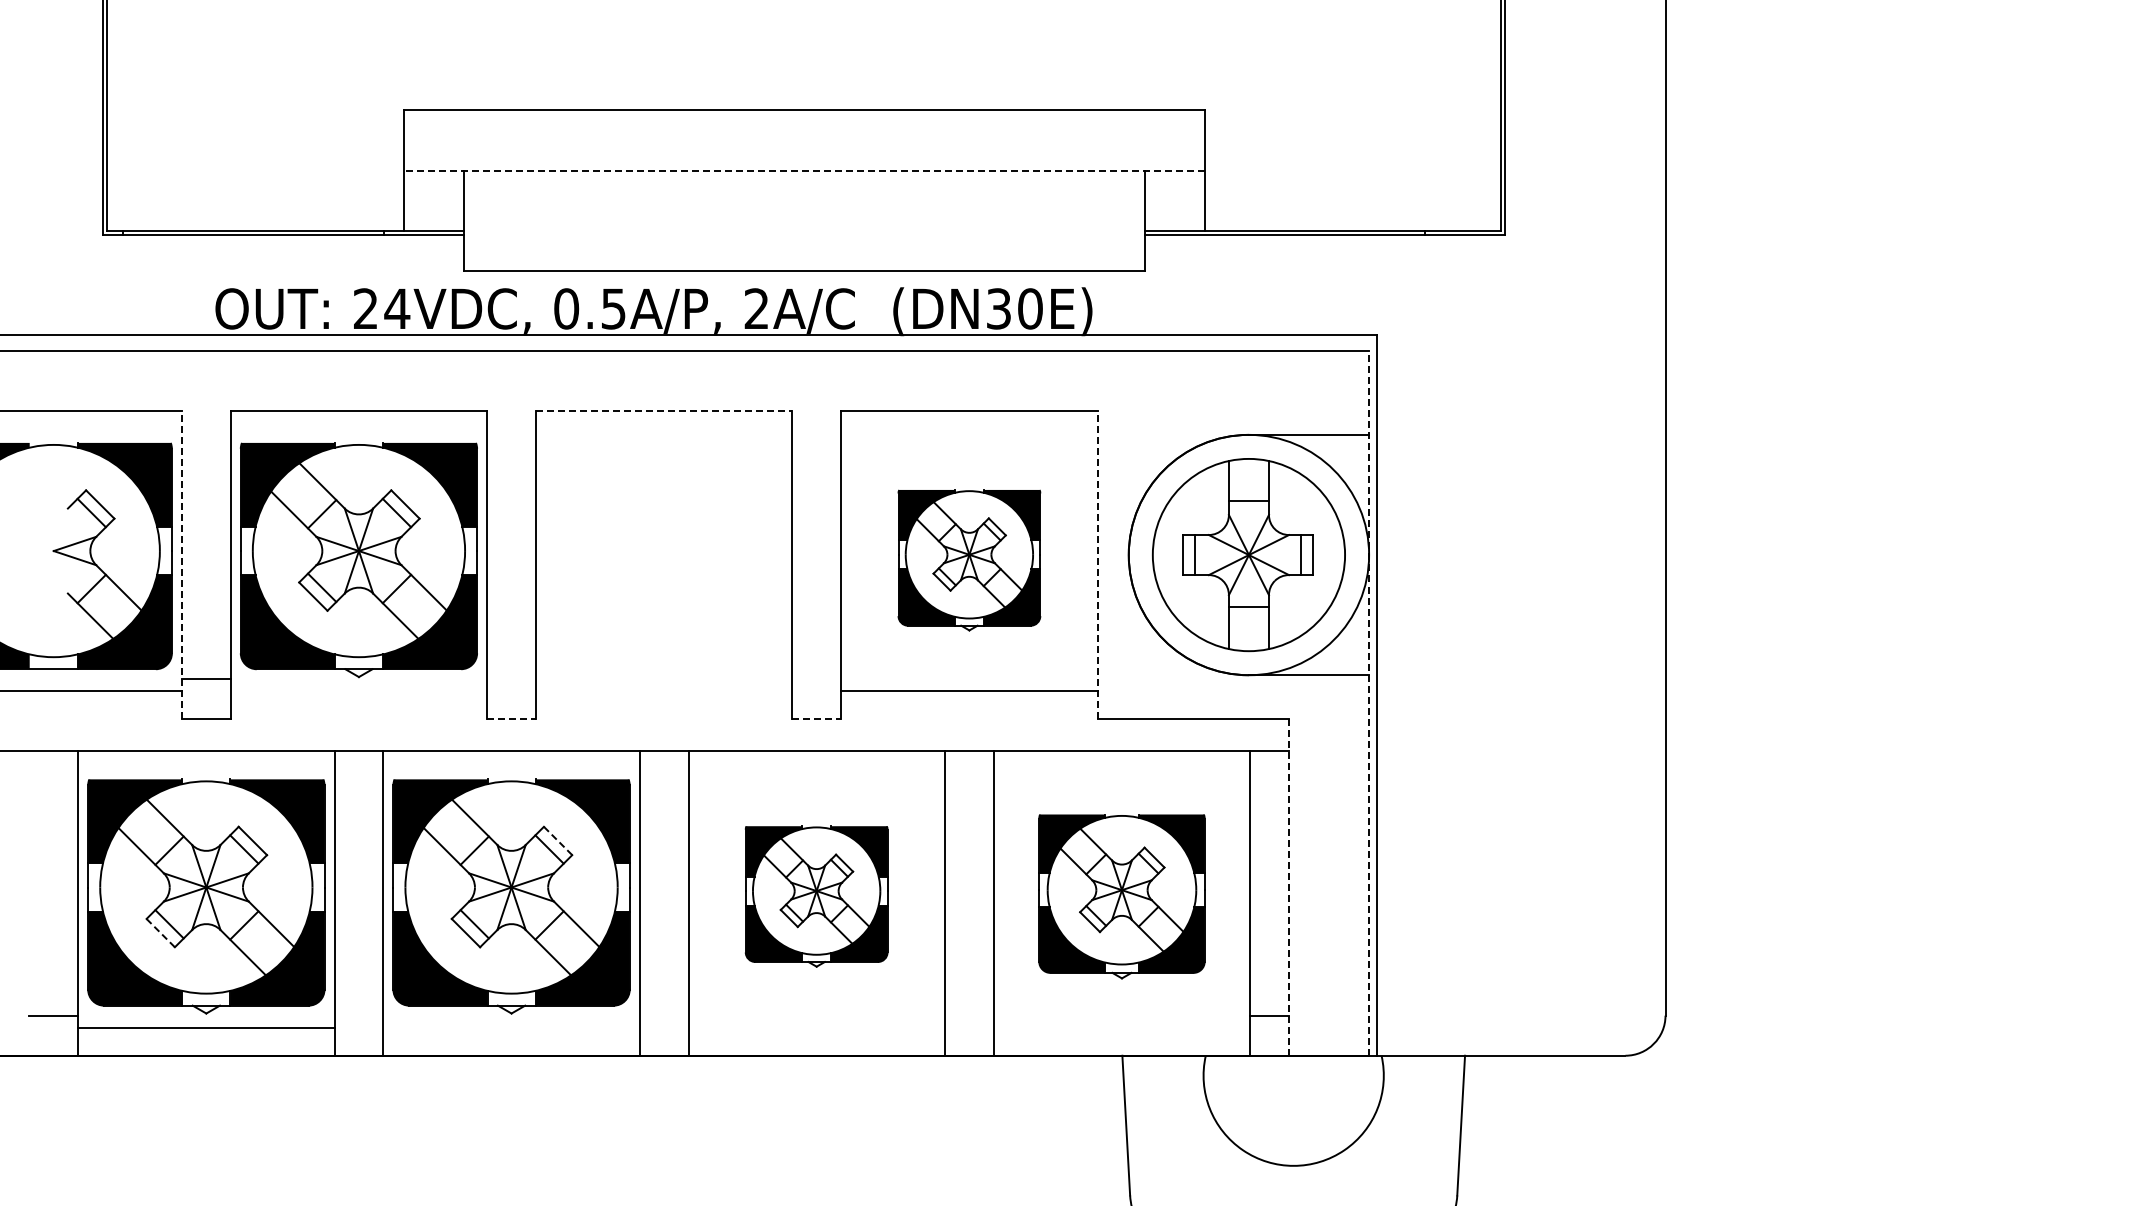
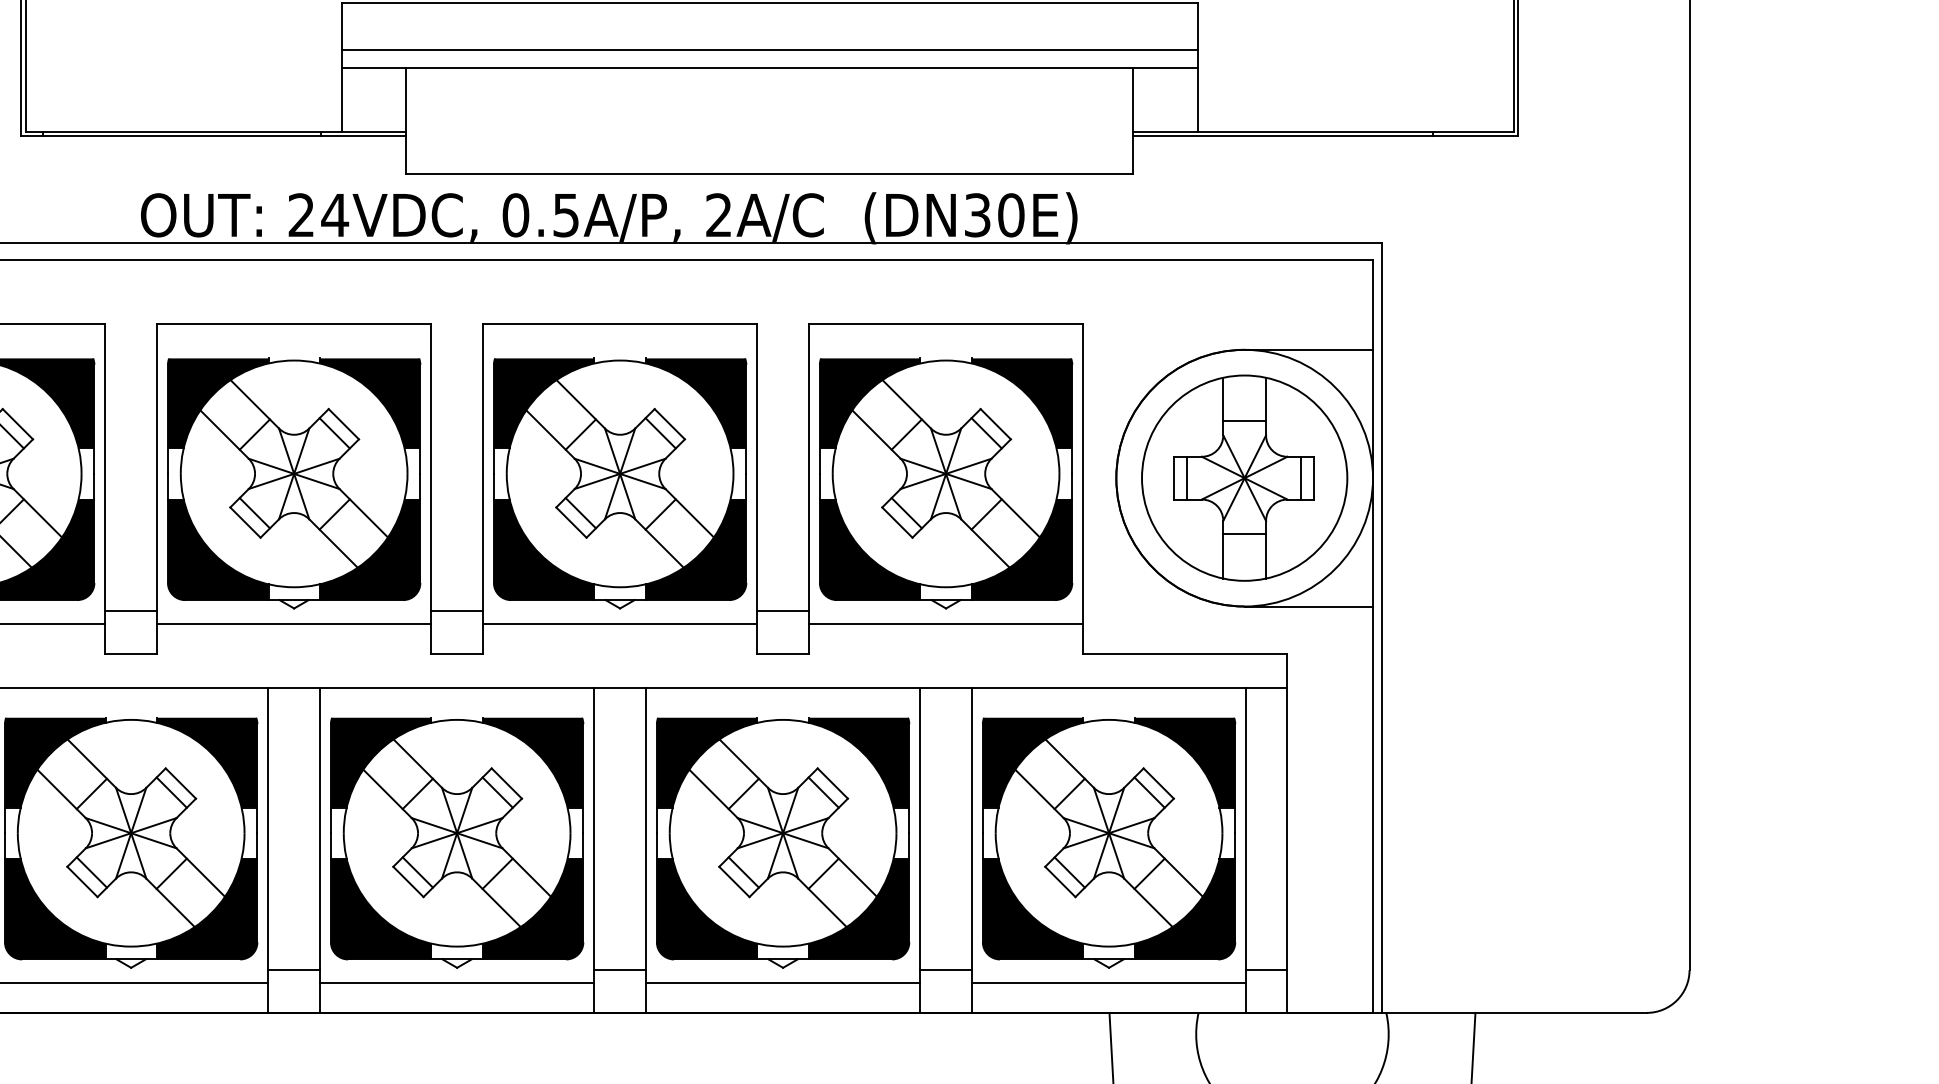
line: (803, 154) -> (768, 50), added
line: (804, 170) -> (769, 67), dashed -> solid
line: (664, 410) -> (620, 323), dashed -> solid
part: (664, 560) -> (620, 483), added
part: (969, 560) -> (946, 483), size x1.67
line: (181, 564) -> (104, 488), dashed -> solid
line: (1097, 564) -> (1082, 488), dashed -> solid
line: (511, 679) -> (457, 611), added
line: (816, 679) -> (782, 611), added
line: (358, 691) -> (293, 623), added
line: (664, 691) -> (620, 623), added
line: (1369, 702) -> (1373, 635), dashed -> solid
line: (512, 719) -> (458, 653), dashed -> solid
line: (817, 719) -> (783, 653), dashed -> solid
line: (557, 840) -> (506, 783), dashed -> solid
line: (1289, 887) -> (1287, 833), dashed -> solid
part: (816, 896) -> (782, 842), size x1.67
part: (1121, 896) -> (1108, 842), size x1.43
line: (161, 933) -> (83, 882), dashed -> solid
line: (358, 1015) -> (293, 969), added
line: (663, 1015) -> (619, 969), added
line: (968, 1015) -> (945, 969), added
line: (511, 1027) -> (457, 982), added
line: (816, 1027) -> (782, 982), added
line: (1121, 1027) -> (1108, 982), added

